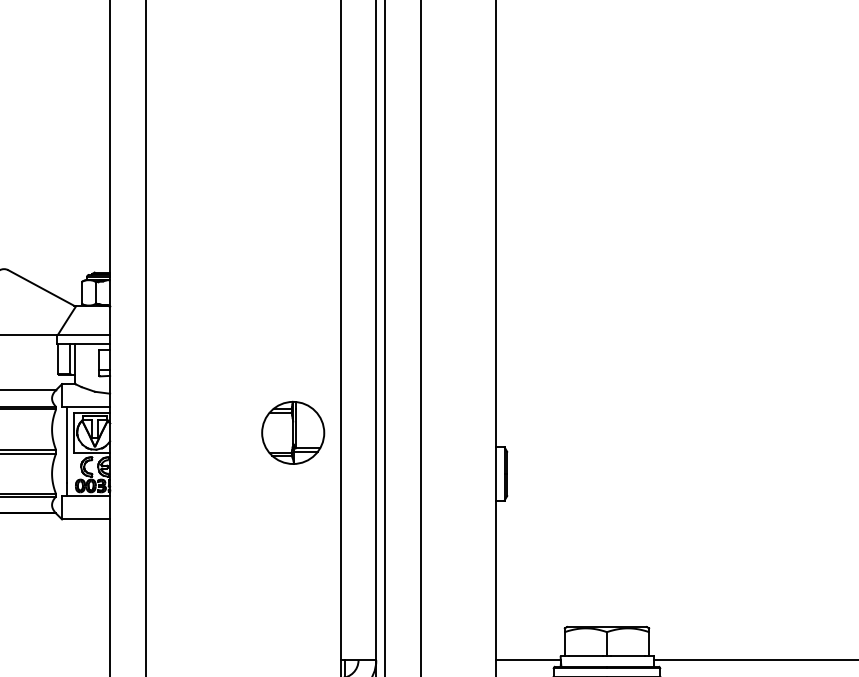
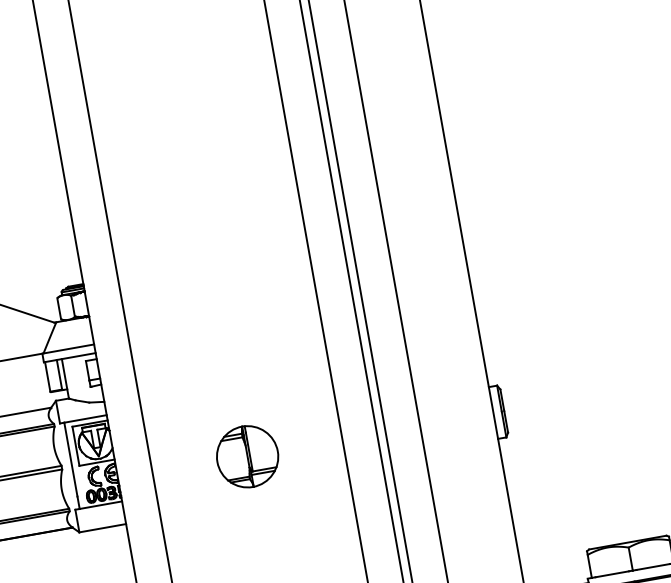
part: (293, 432) -> (247, 456), moved

